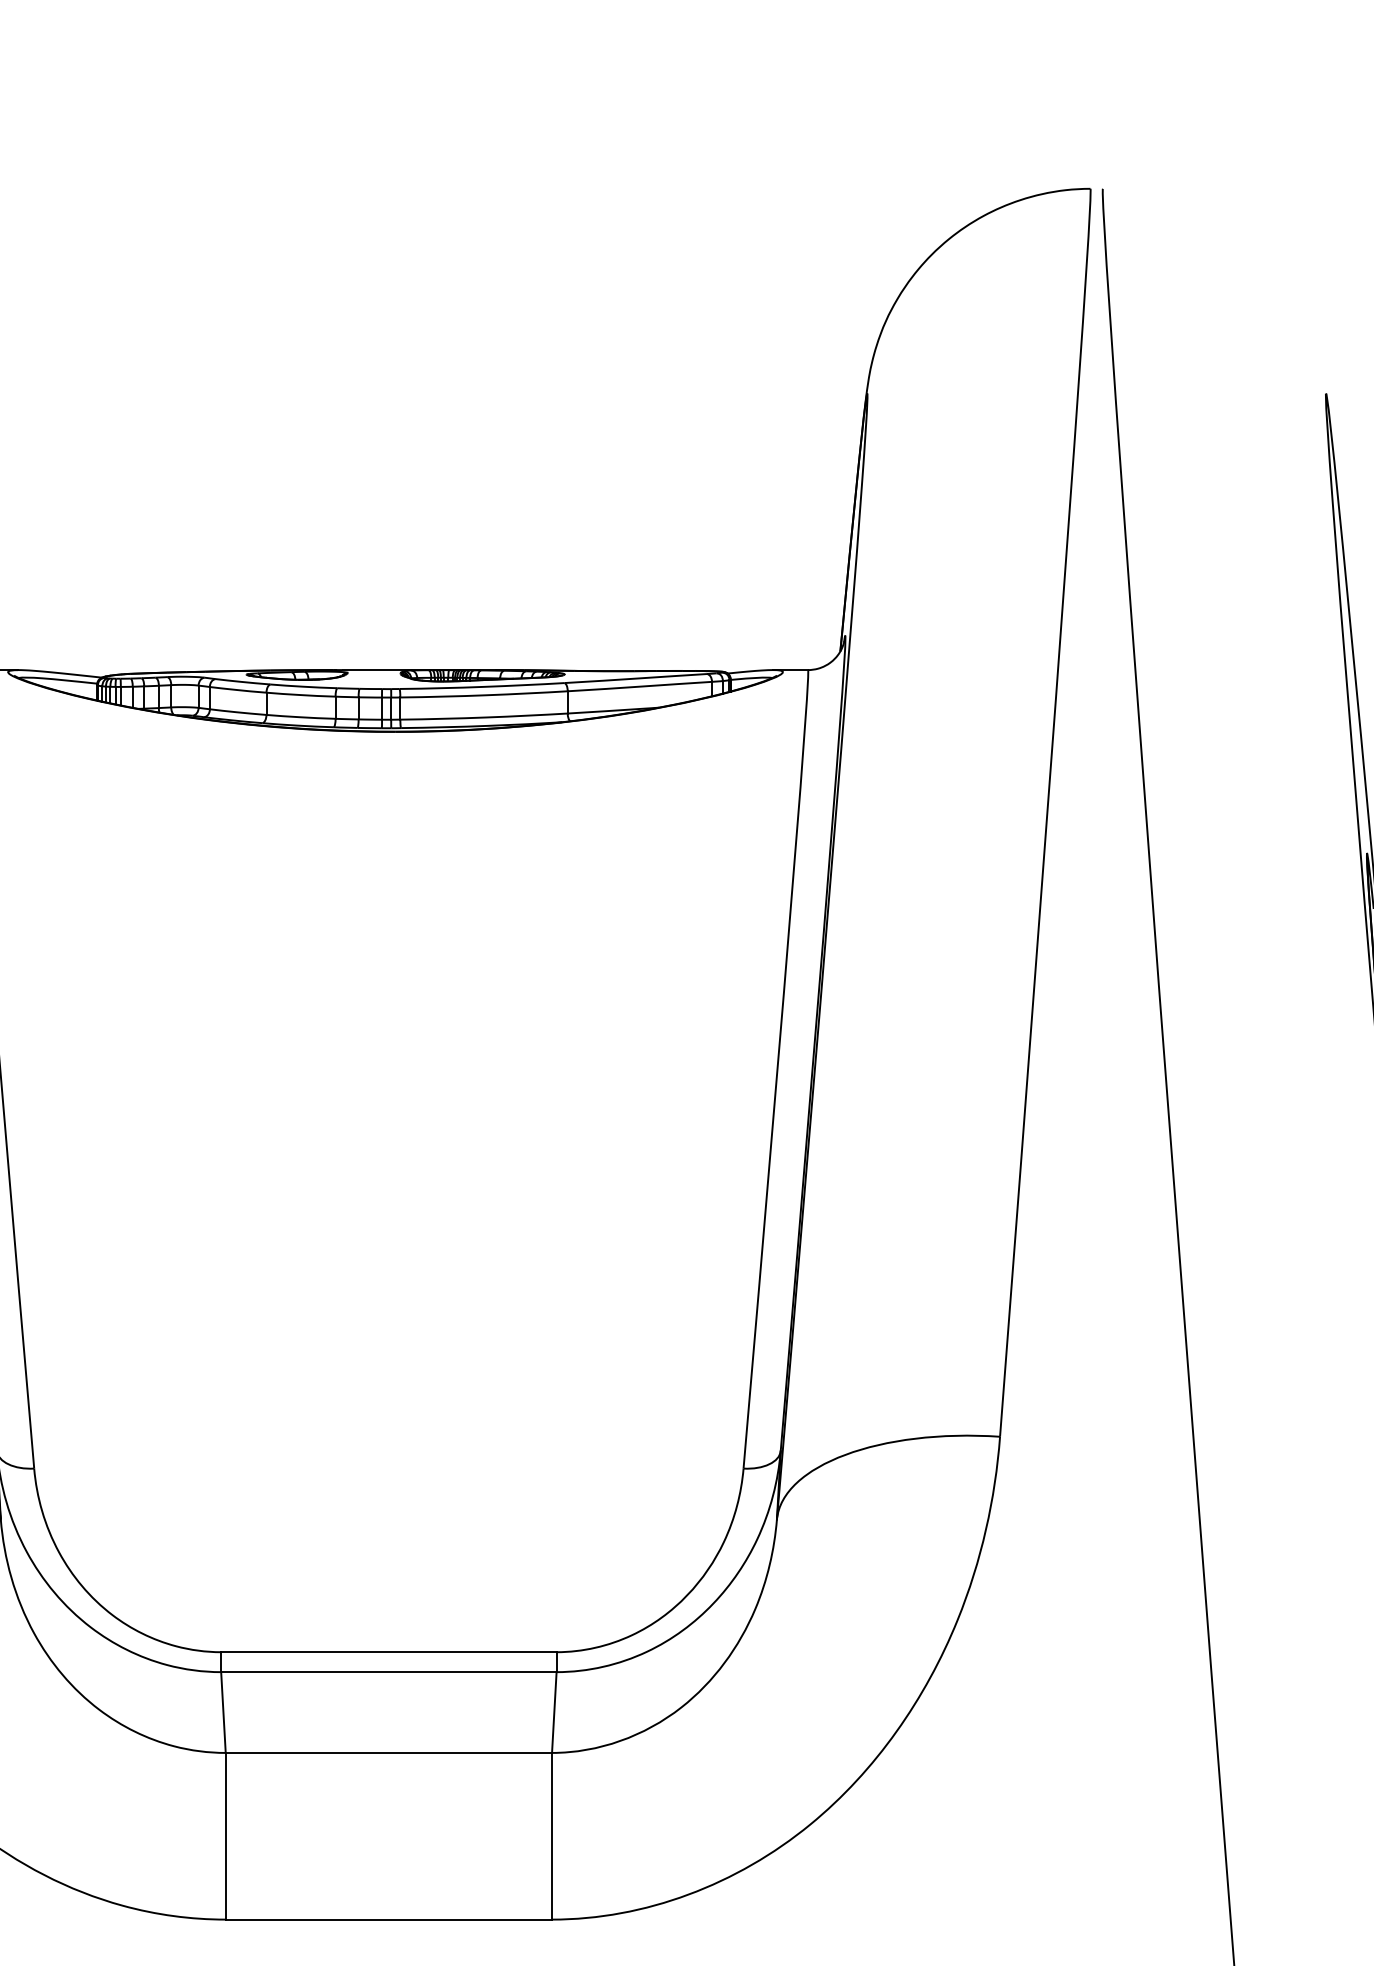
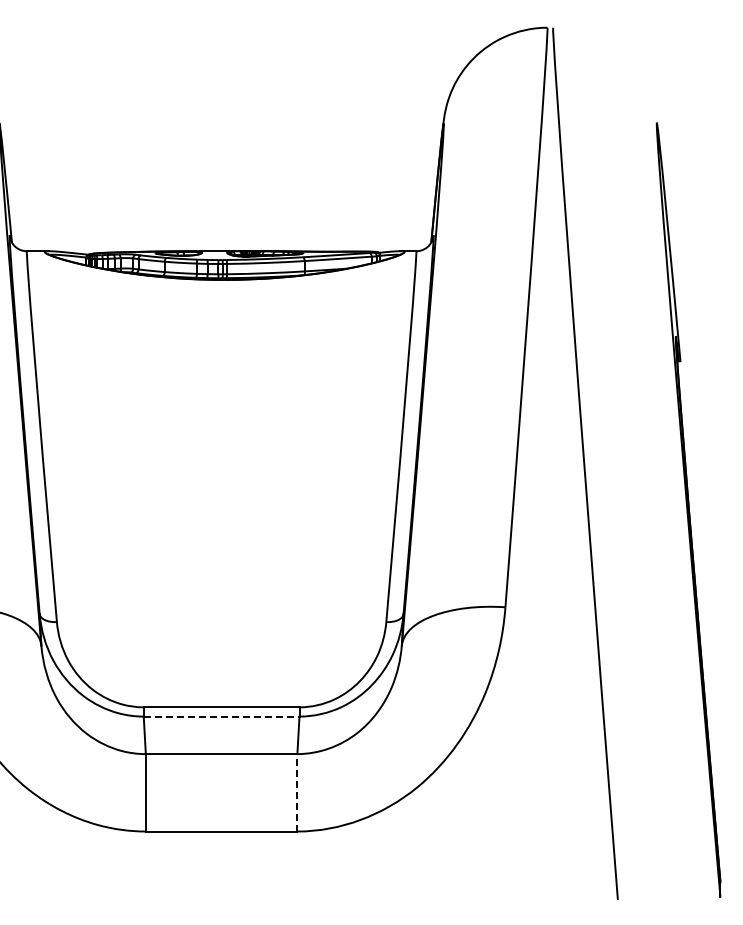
line: (388, 1671) -> (221, 716), solid -> dashed
line: (552, 1835) -> (297, 792), solid -> dashed

